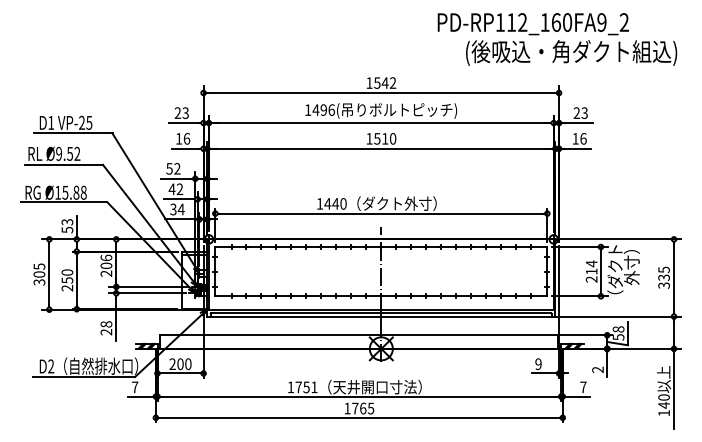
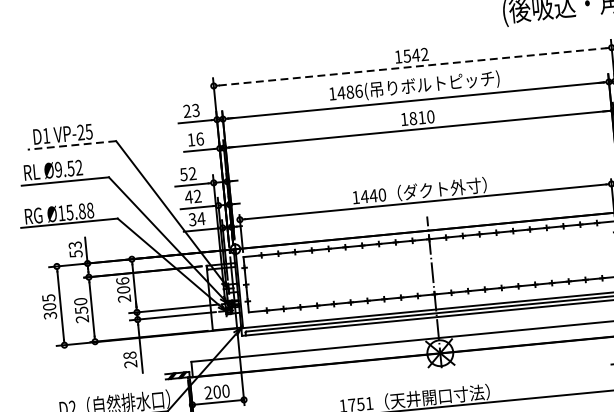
line: (381, 93) -> (412, 67), solid -> dashed
text: (323, 109) -> (349, 91), 1496( -> 1486(
line: (73, 133) -> (72, 145), solid -> dashed
text: (377, 138) -> (413, 118), 1510 -> 1810

